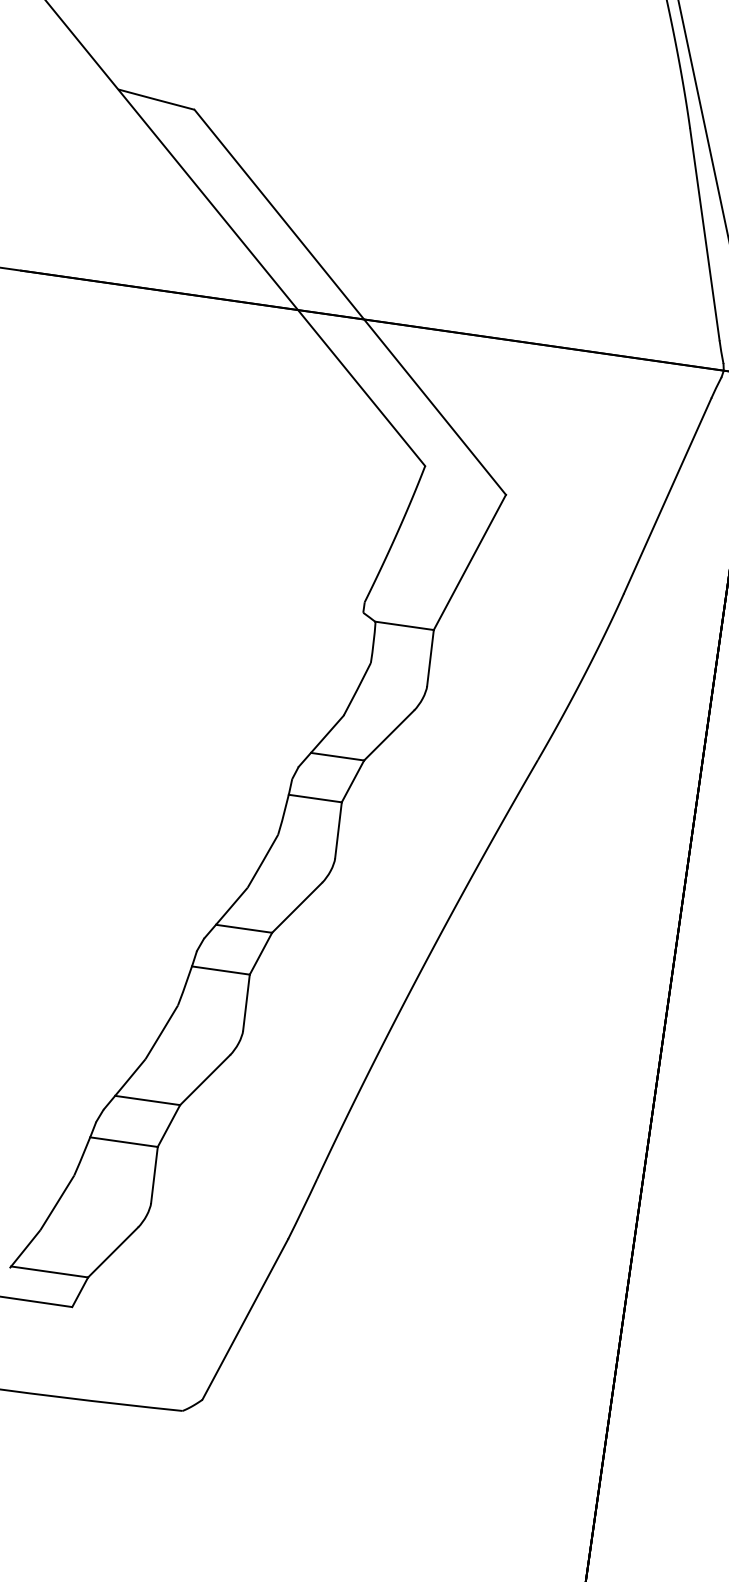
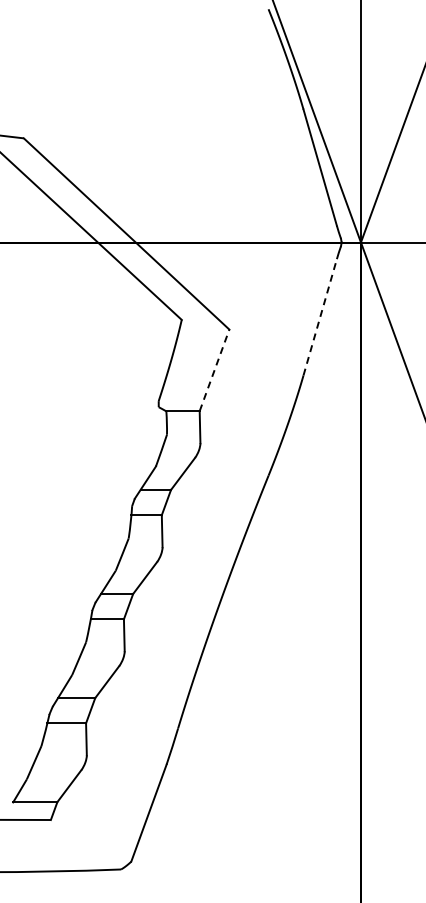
line: (668, 496) -> (320, 317), solid -> dashed
line: (470, 560) -> (214, 369), solid -> dashed

